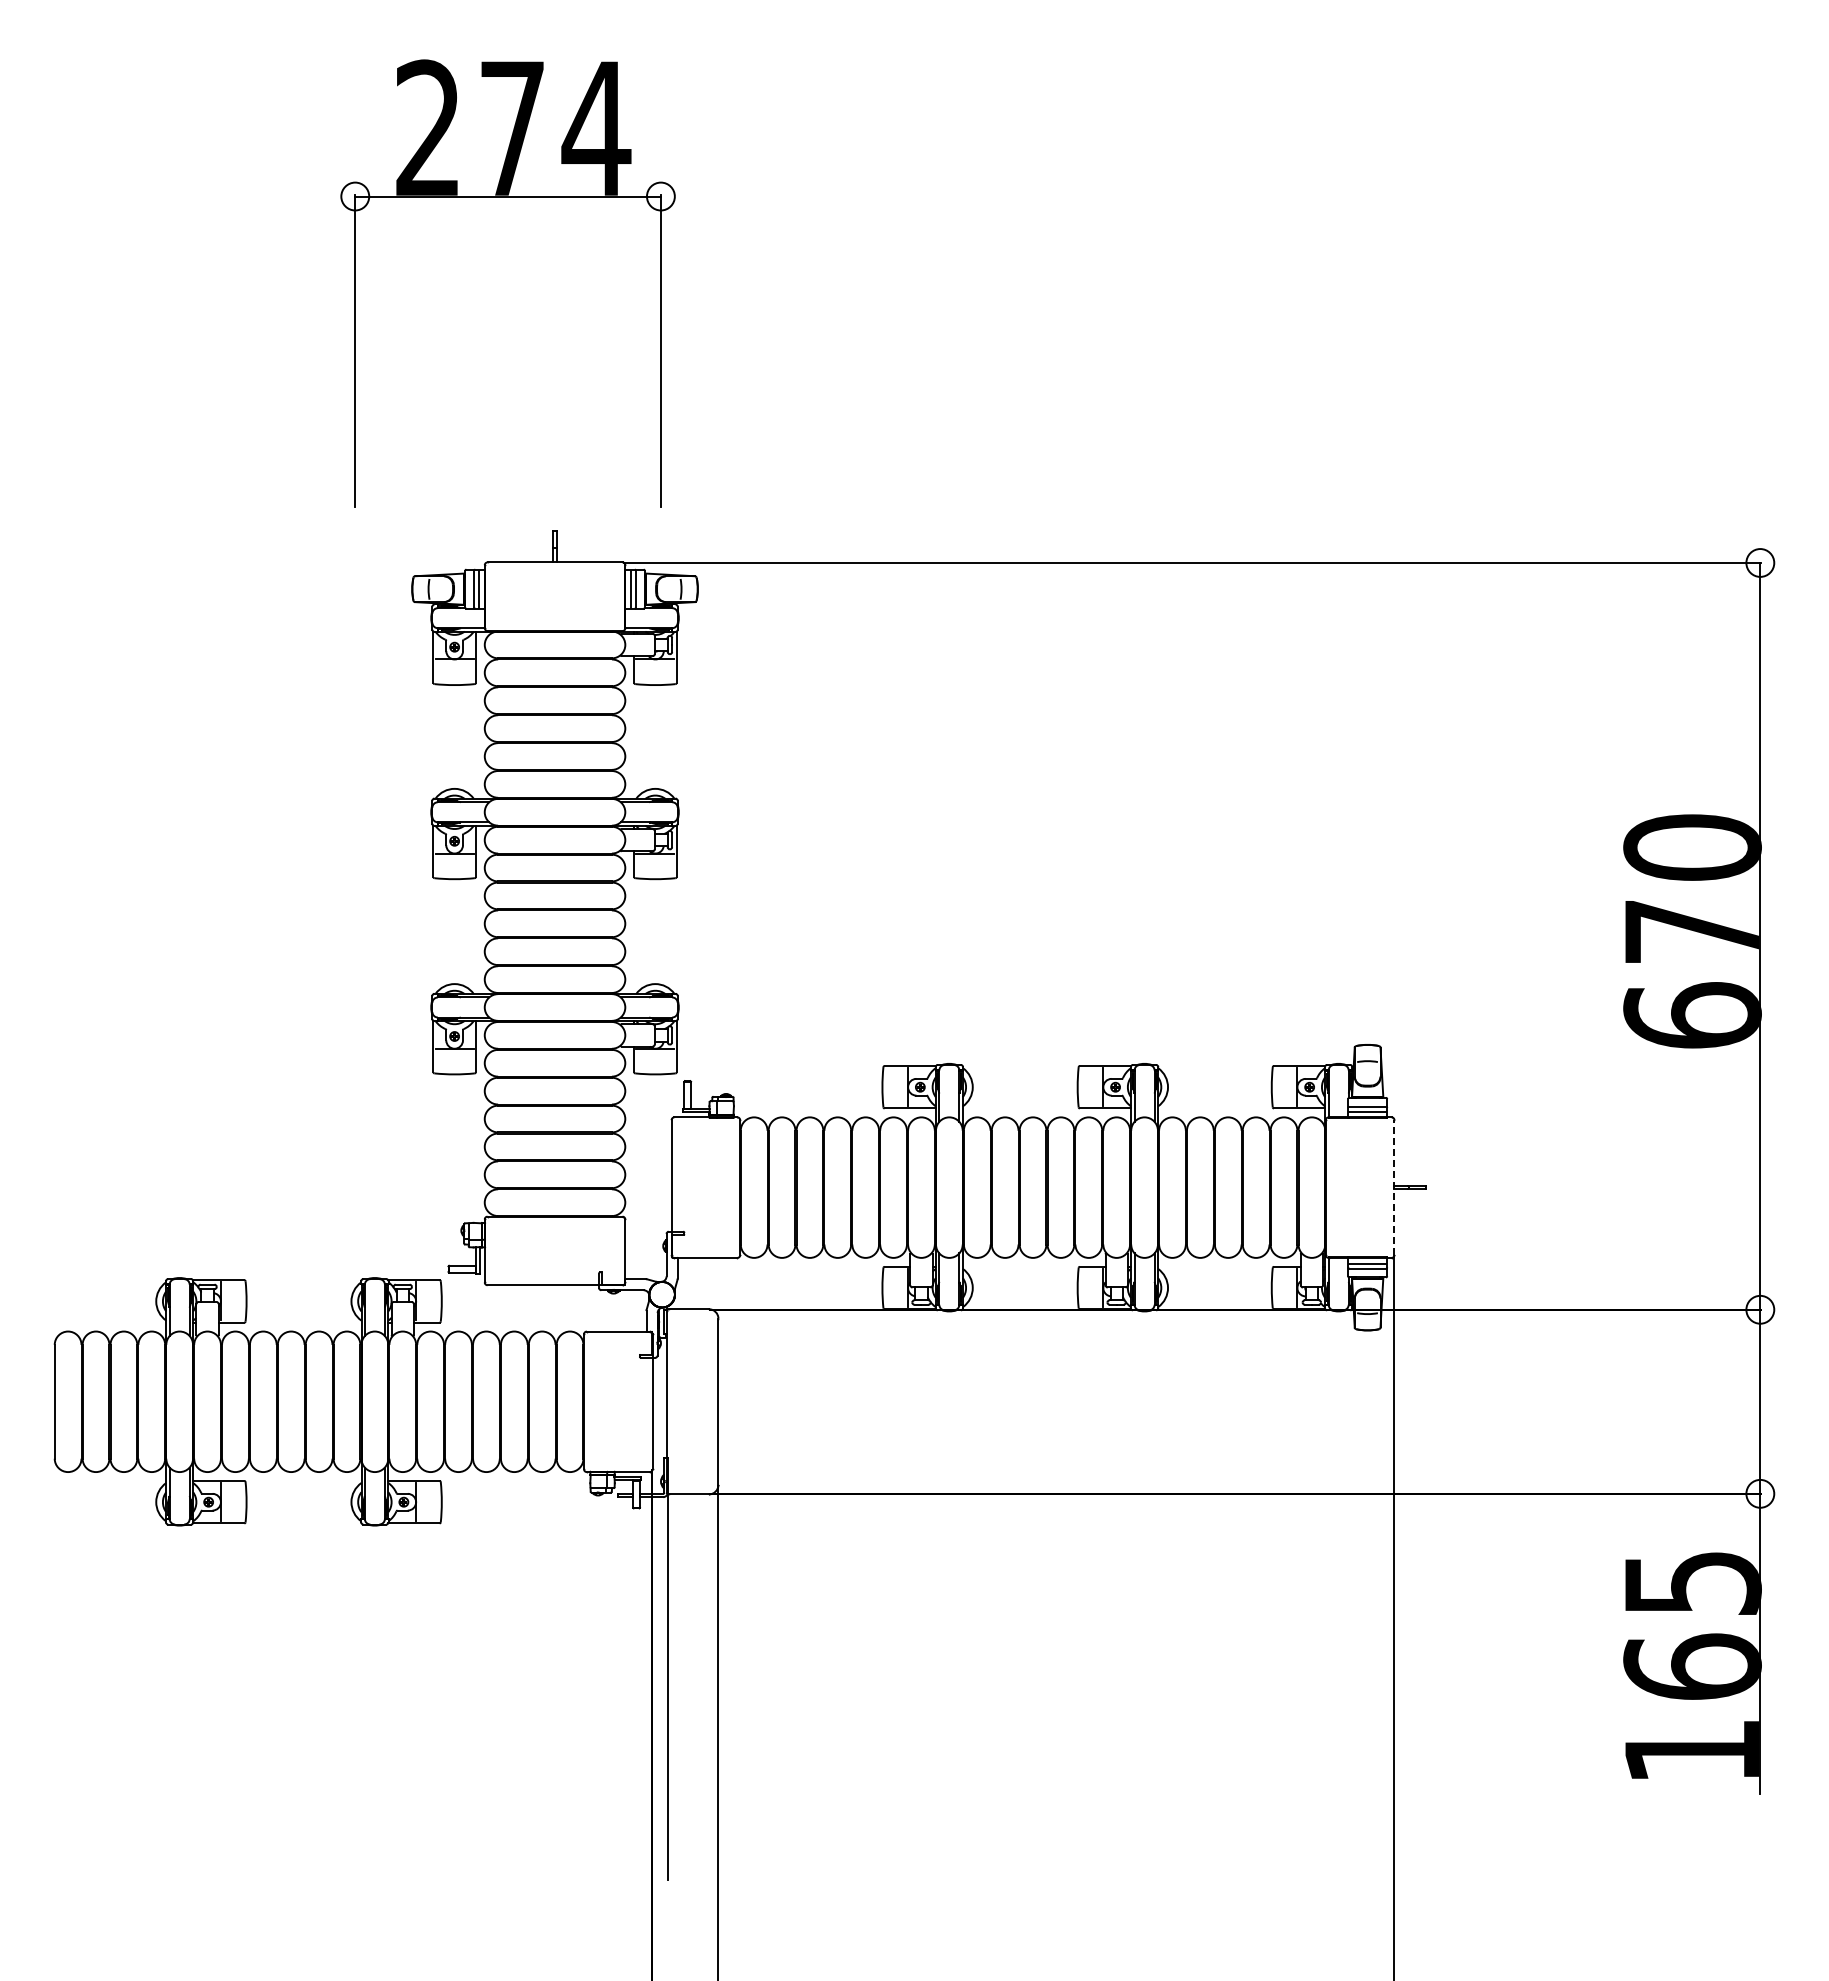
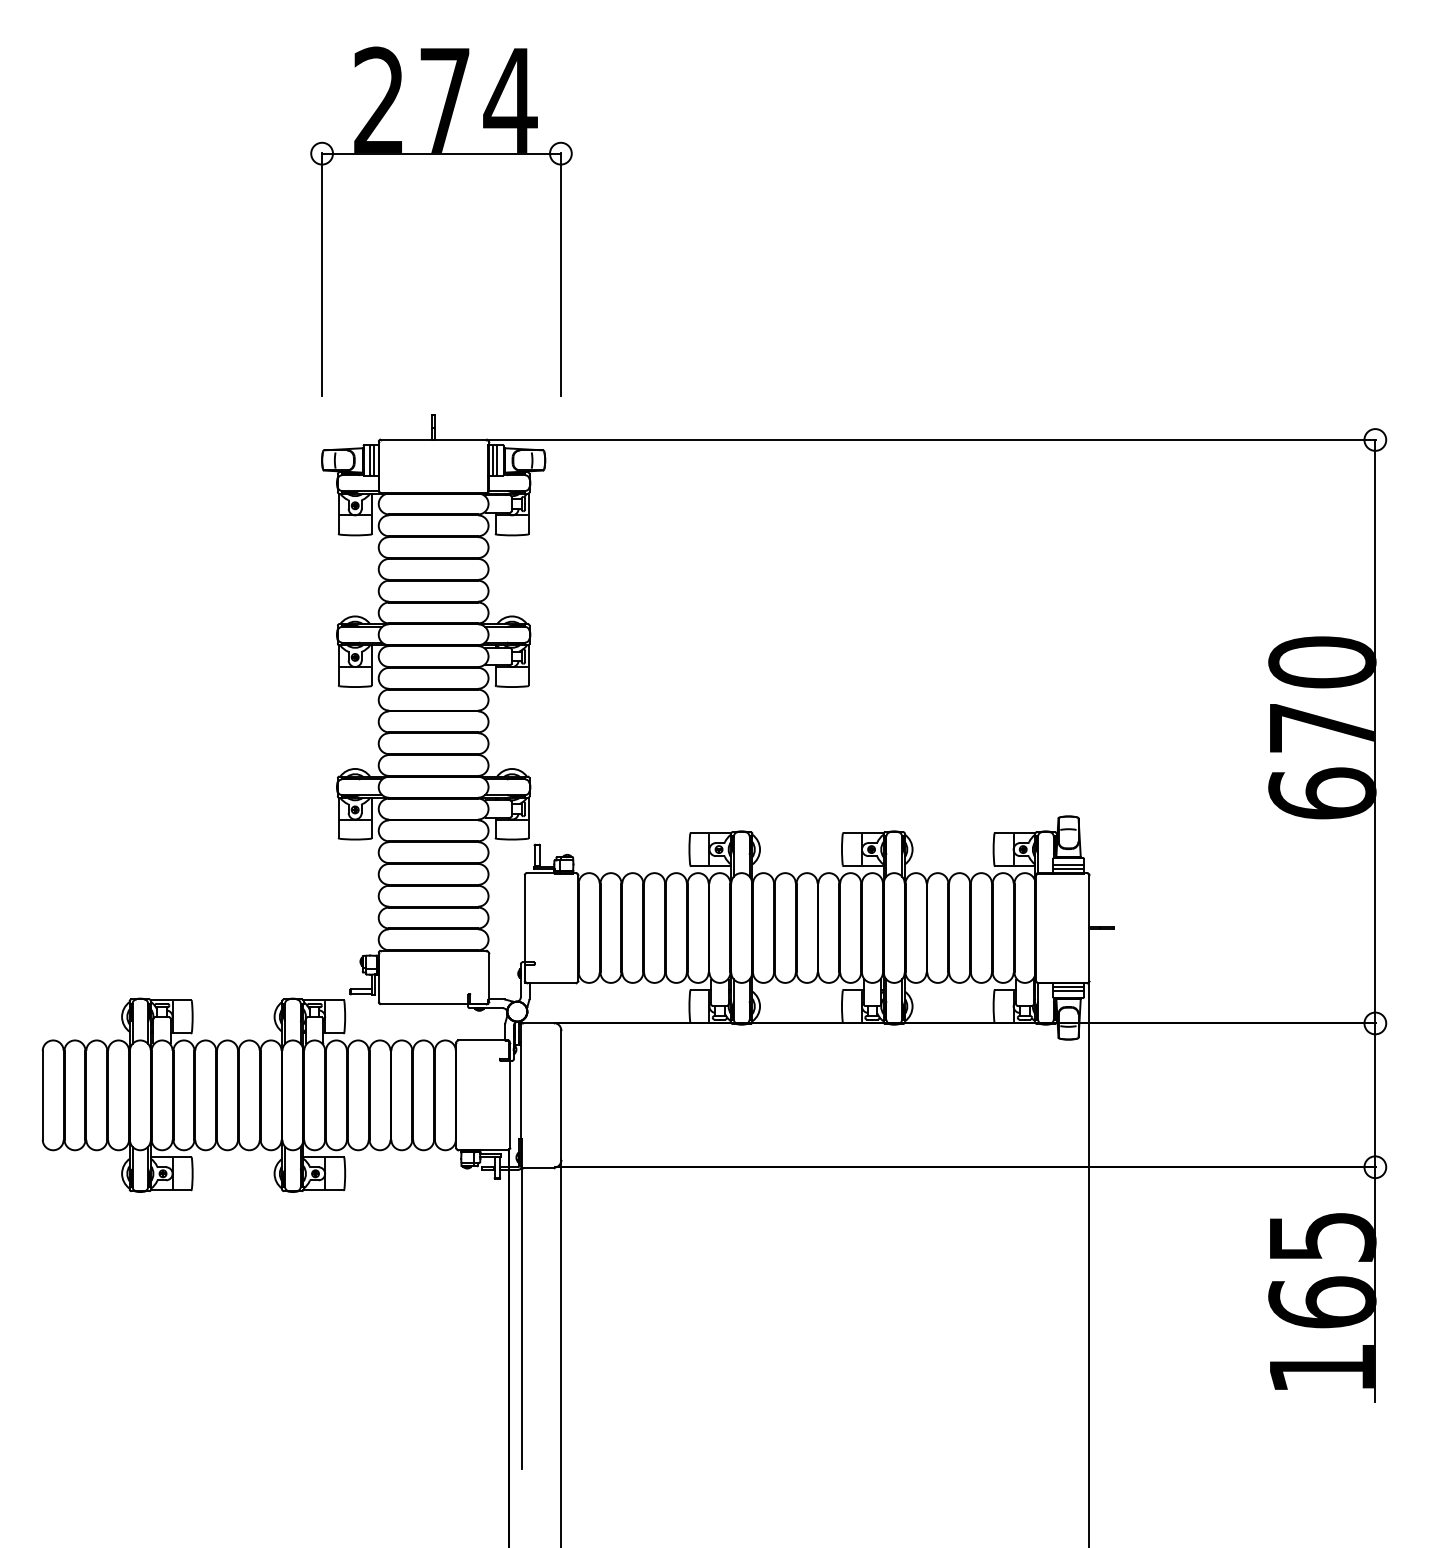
part: (507, 197) -> (441, 154), moved
line: (1394, 1187) -> (1089, 927), dashed -> solid

